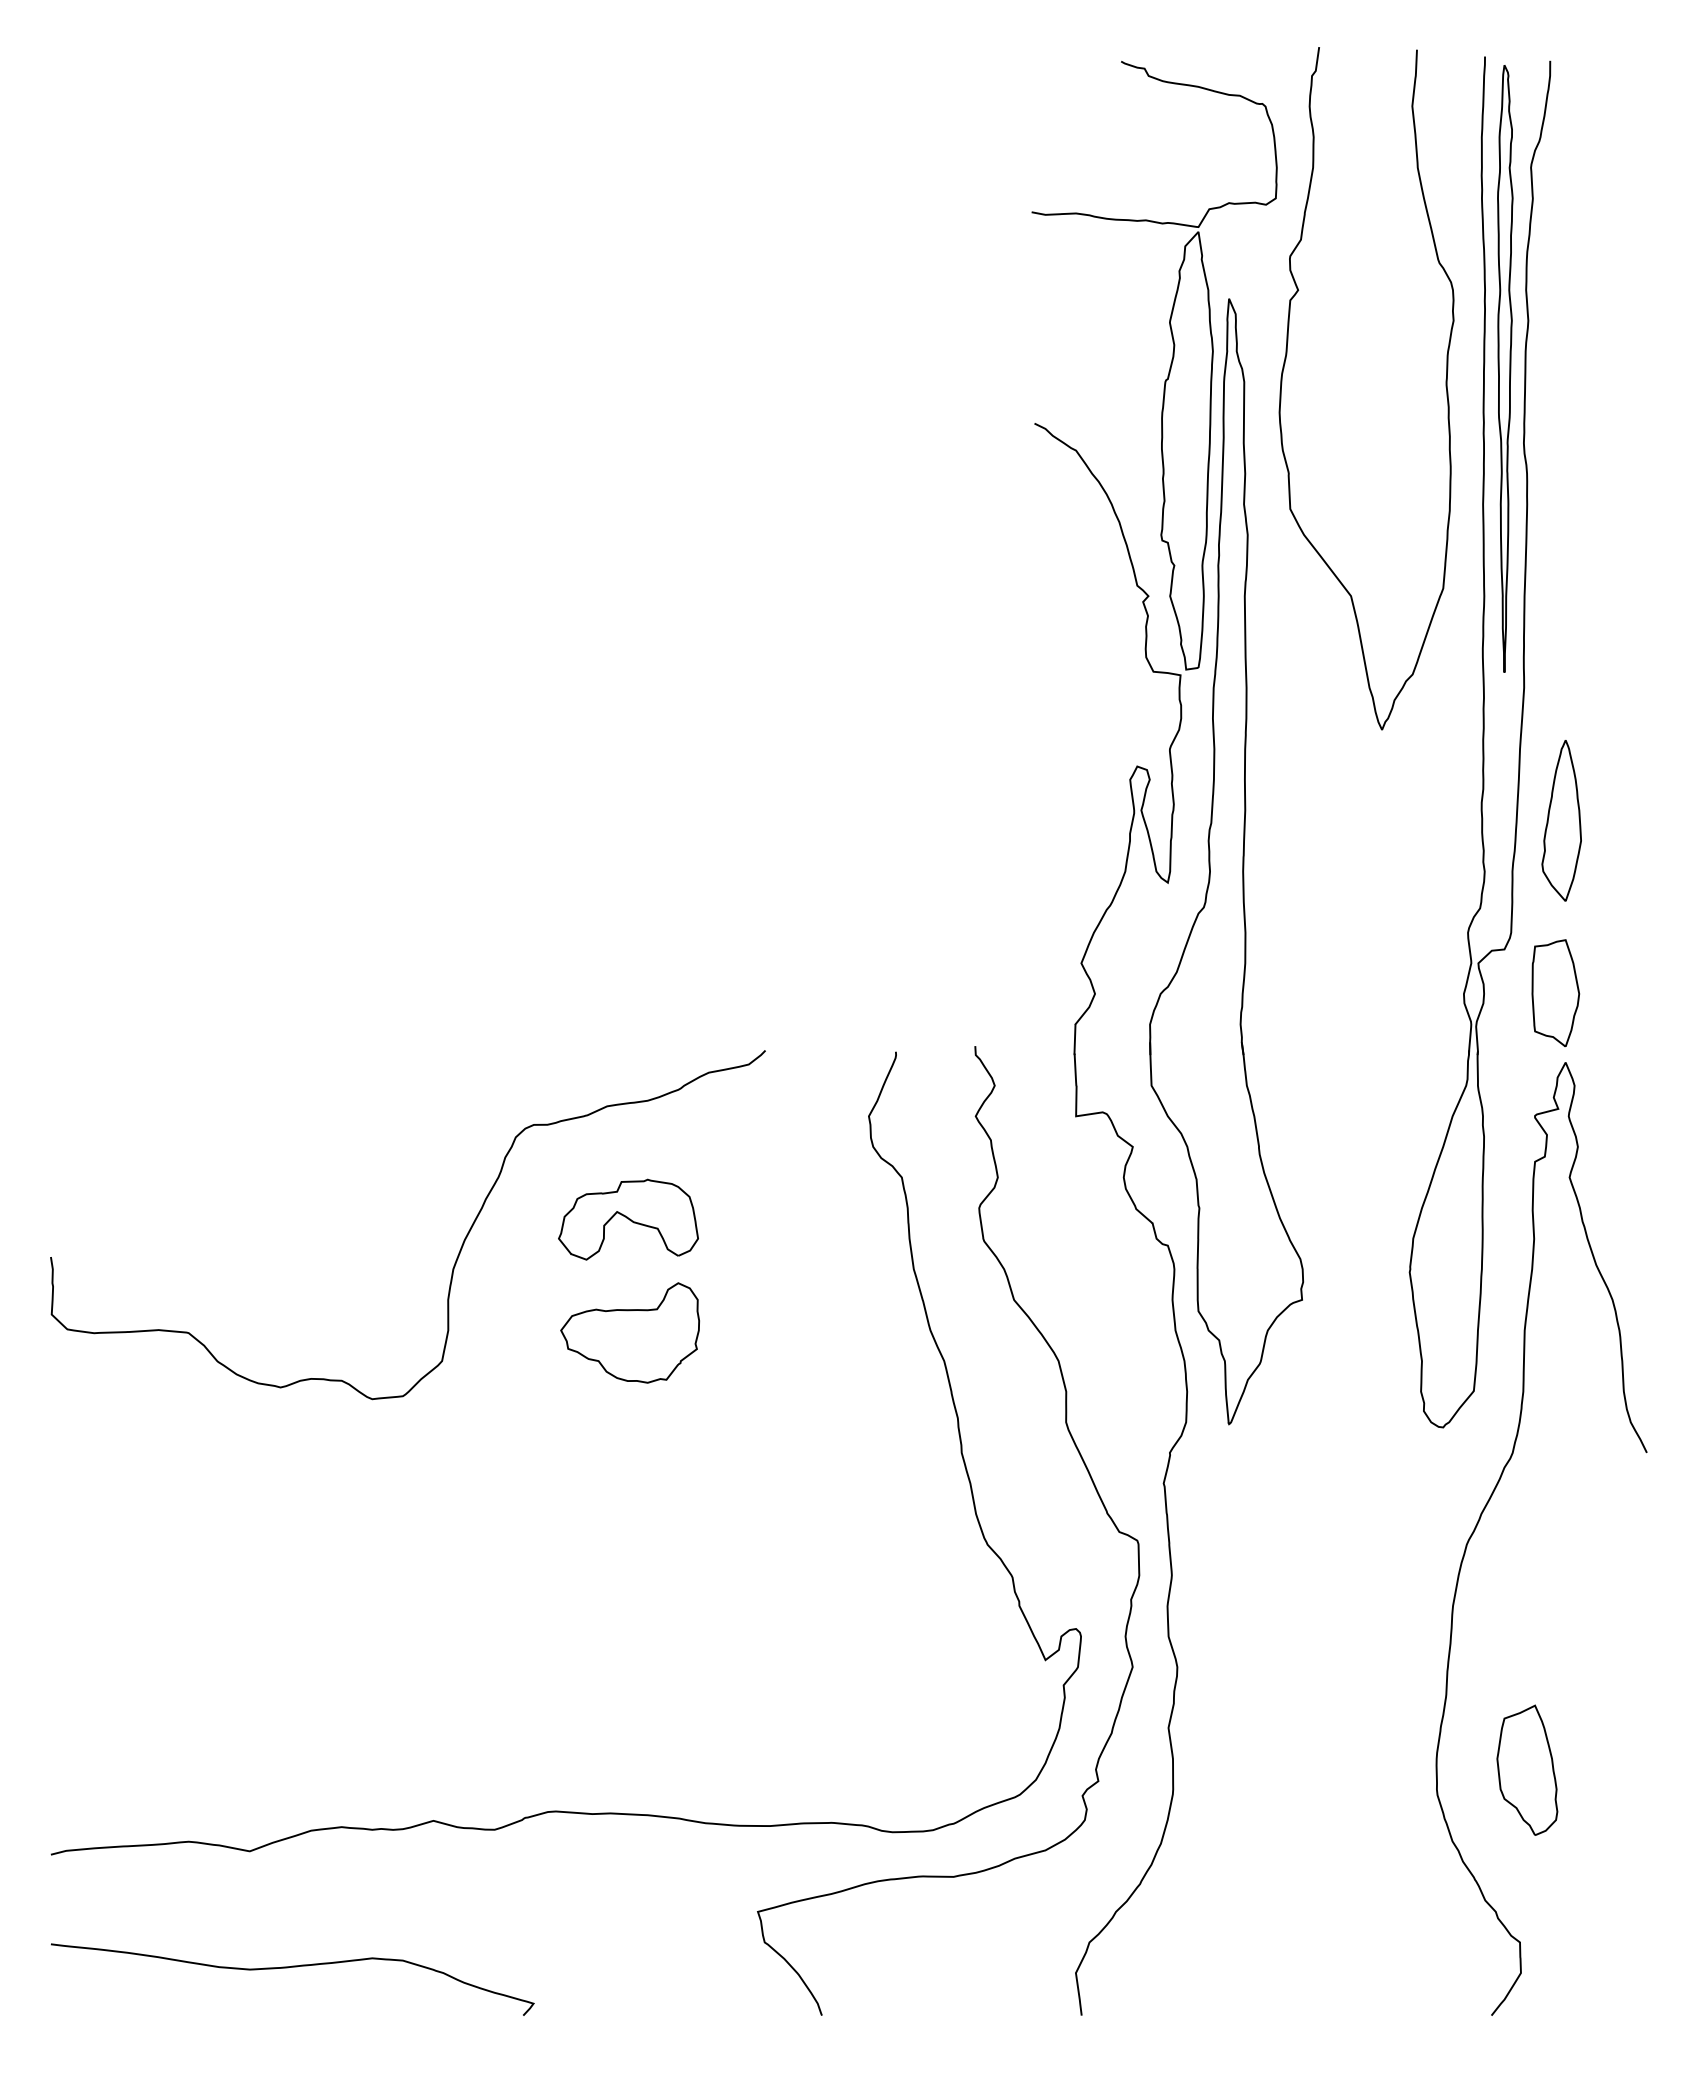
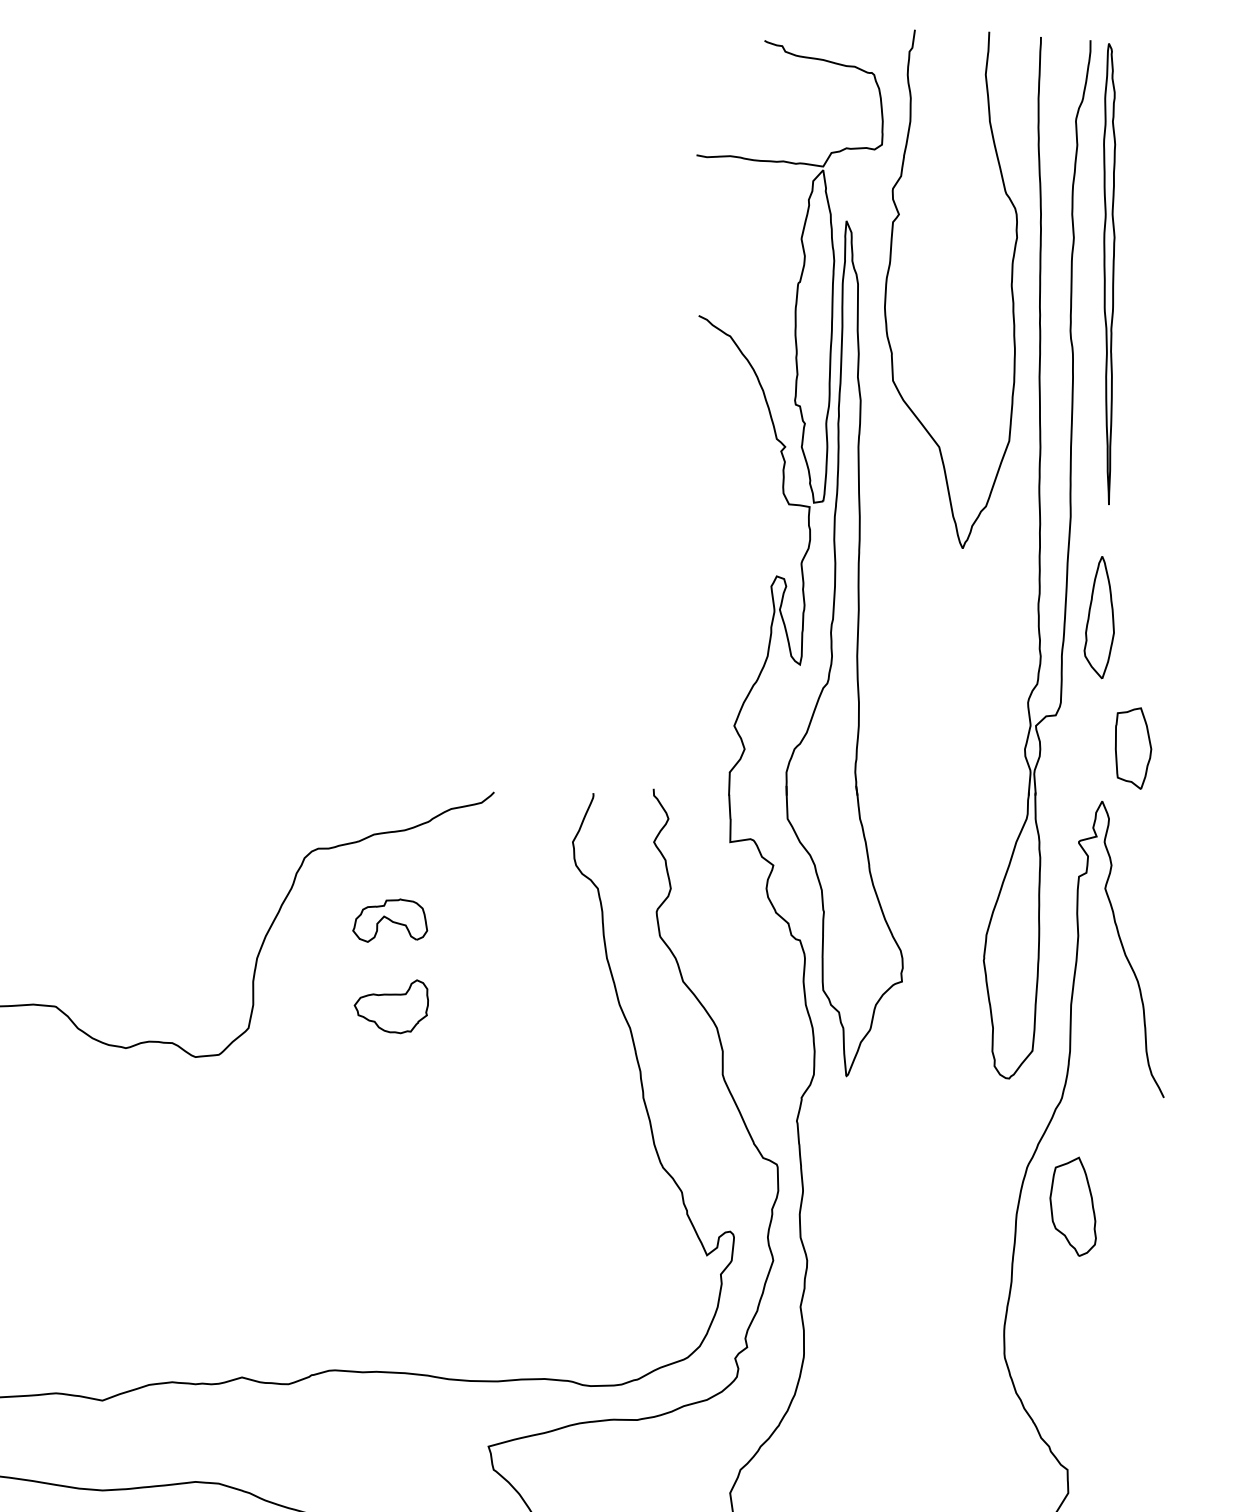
part: (1505, 368) -> (1109, 273), moved
part: (1555, 993) -> (1133, 748), moved
part: (628, 1219) -> (390, 920), size x0.7
part: (629, 1332) -> (390, 1006), size x0.7
part: (1527, 1769) -> (1073, 1206), moved

